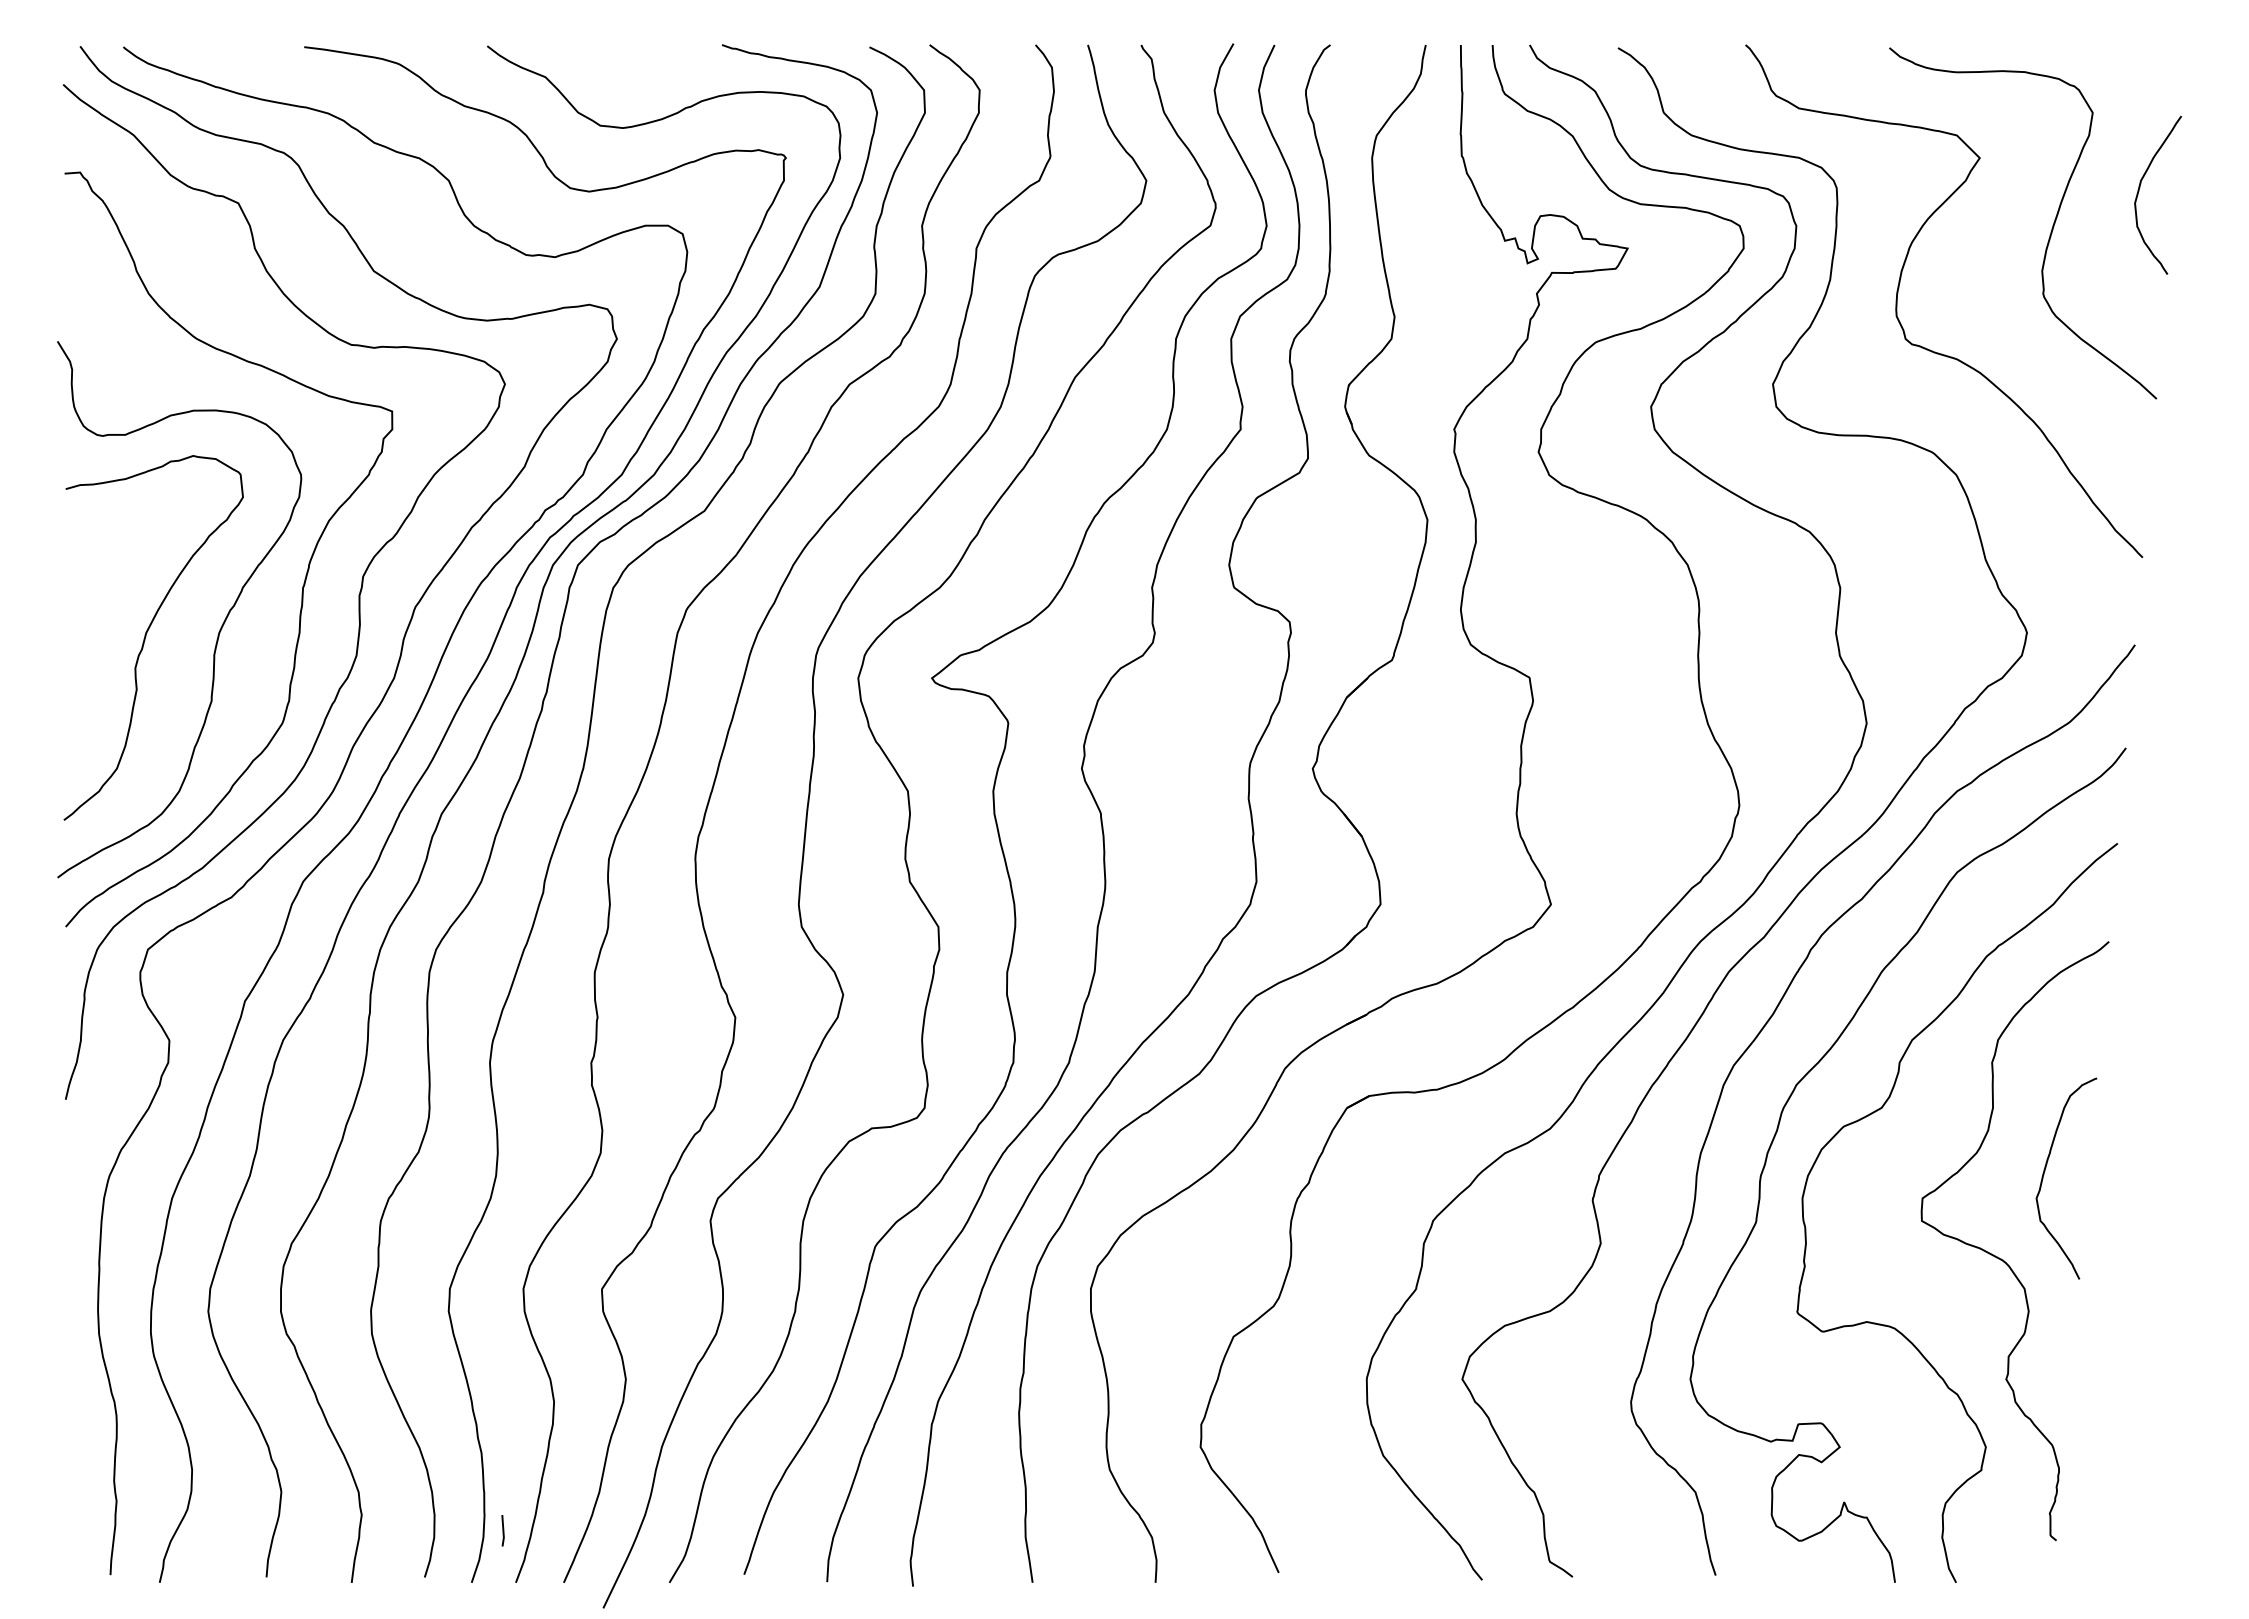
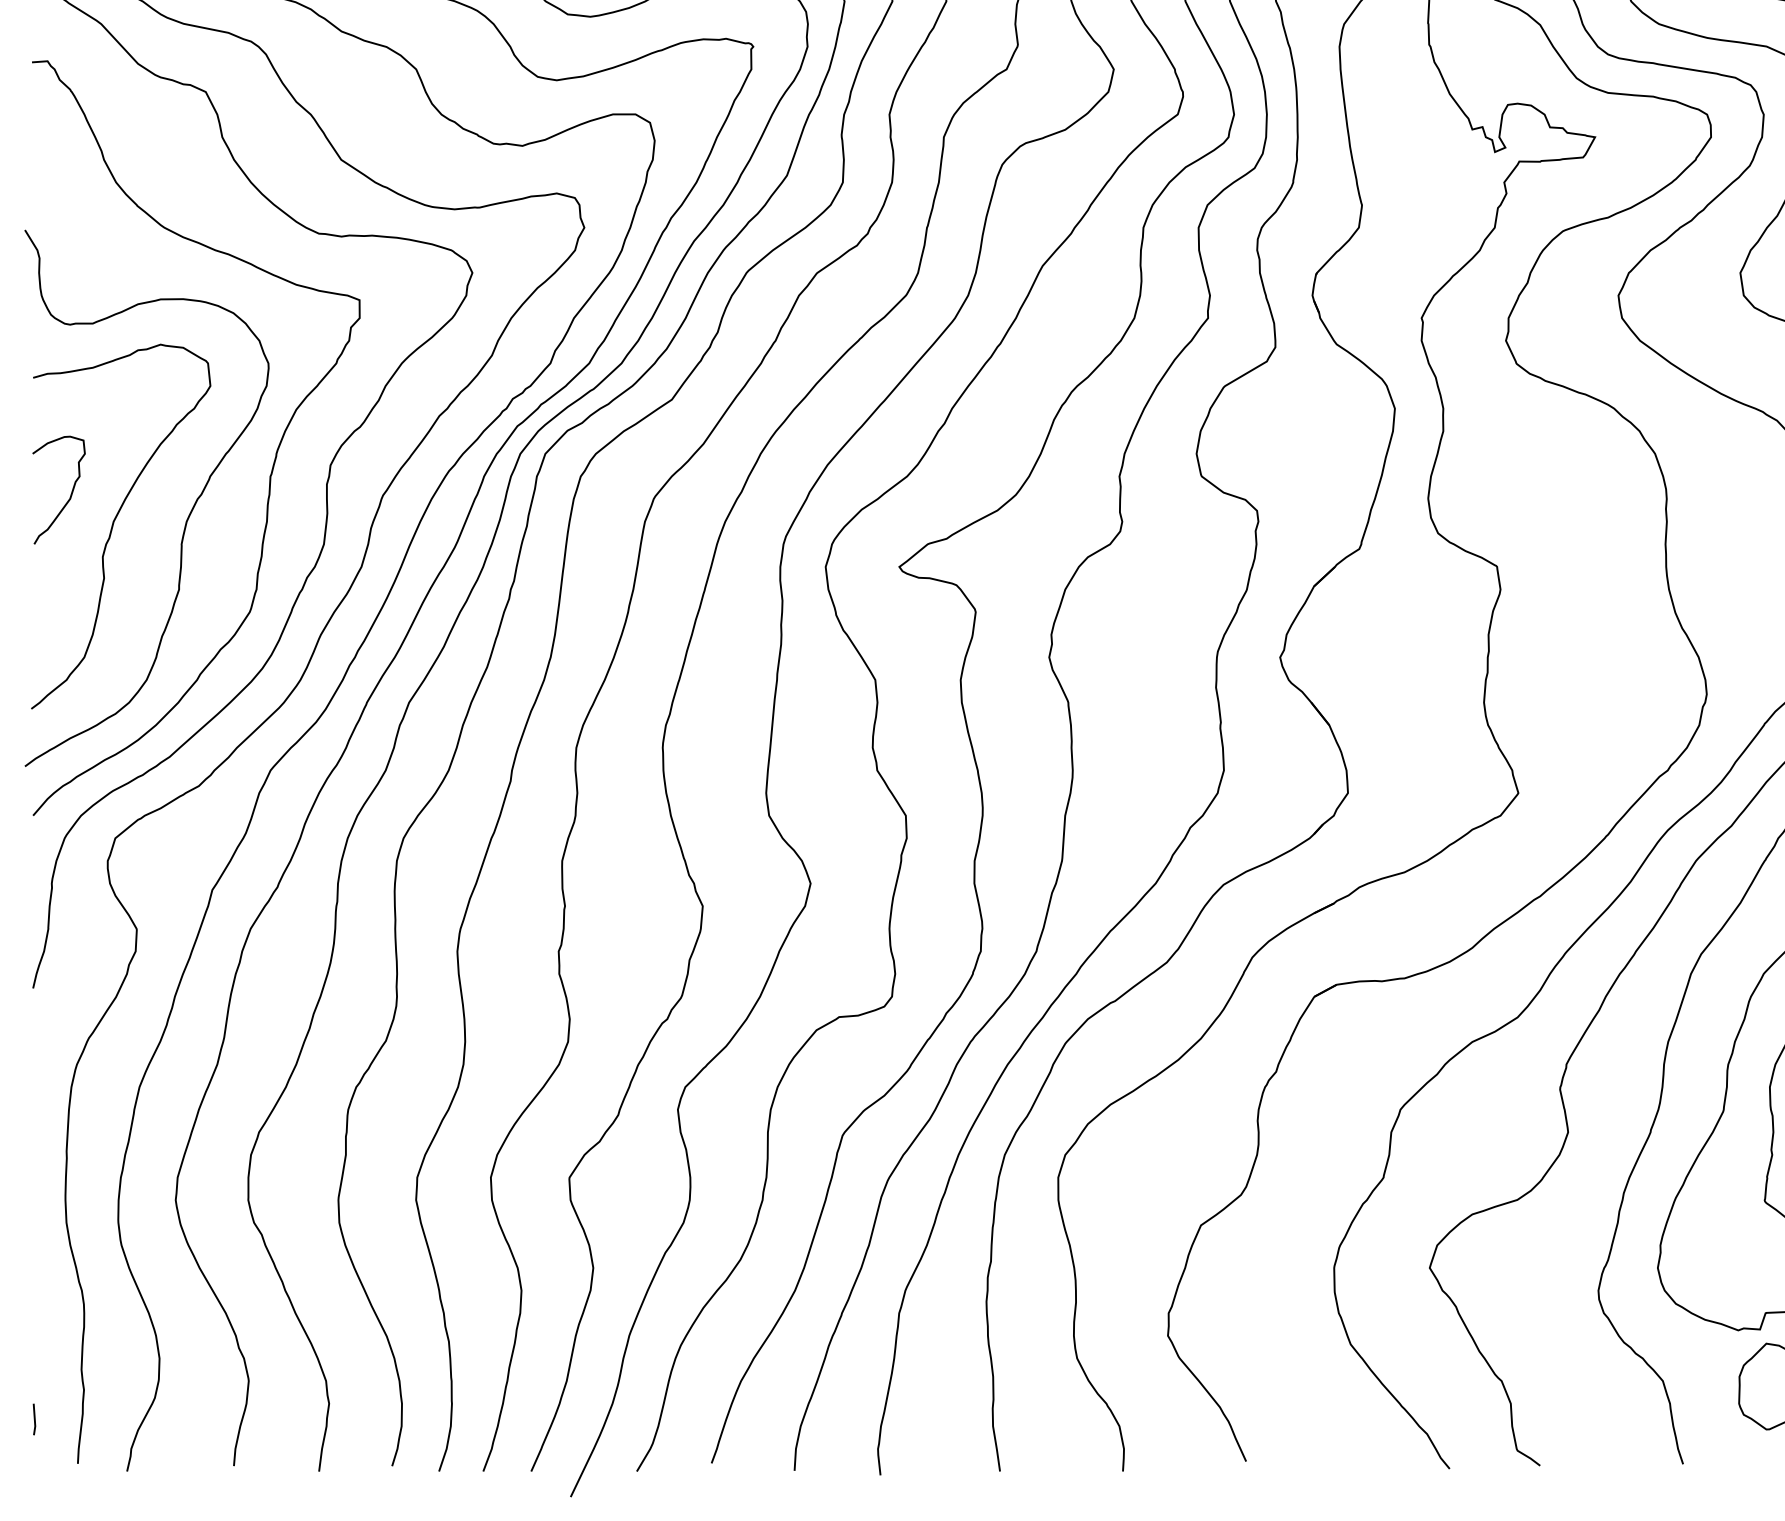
curve: (103, 604) -> (70, 493), added
line: (502, 1530) -> (33, 1419), moved

